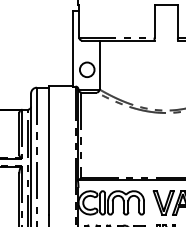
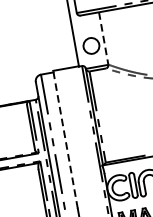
line: (99, 65) -> (103, 38), solid -> dashed
line: (48, 150) -> (65, 139), solid -> dashed

